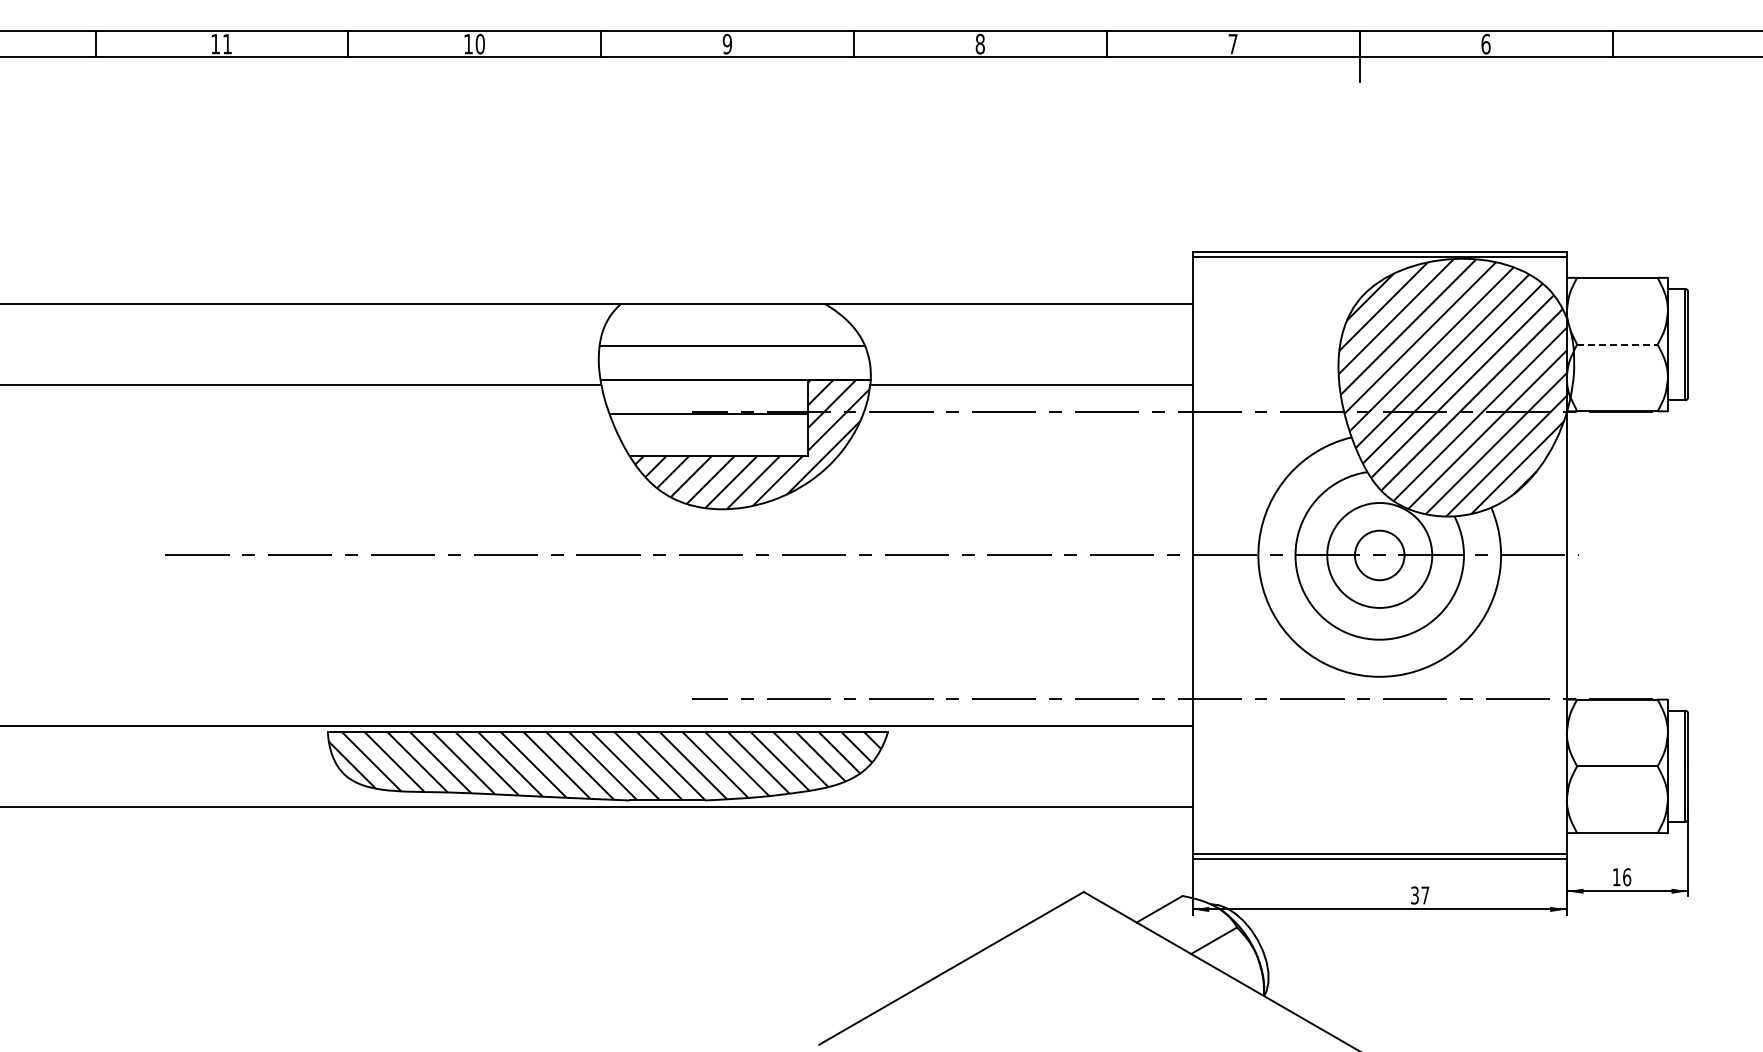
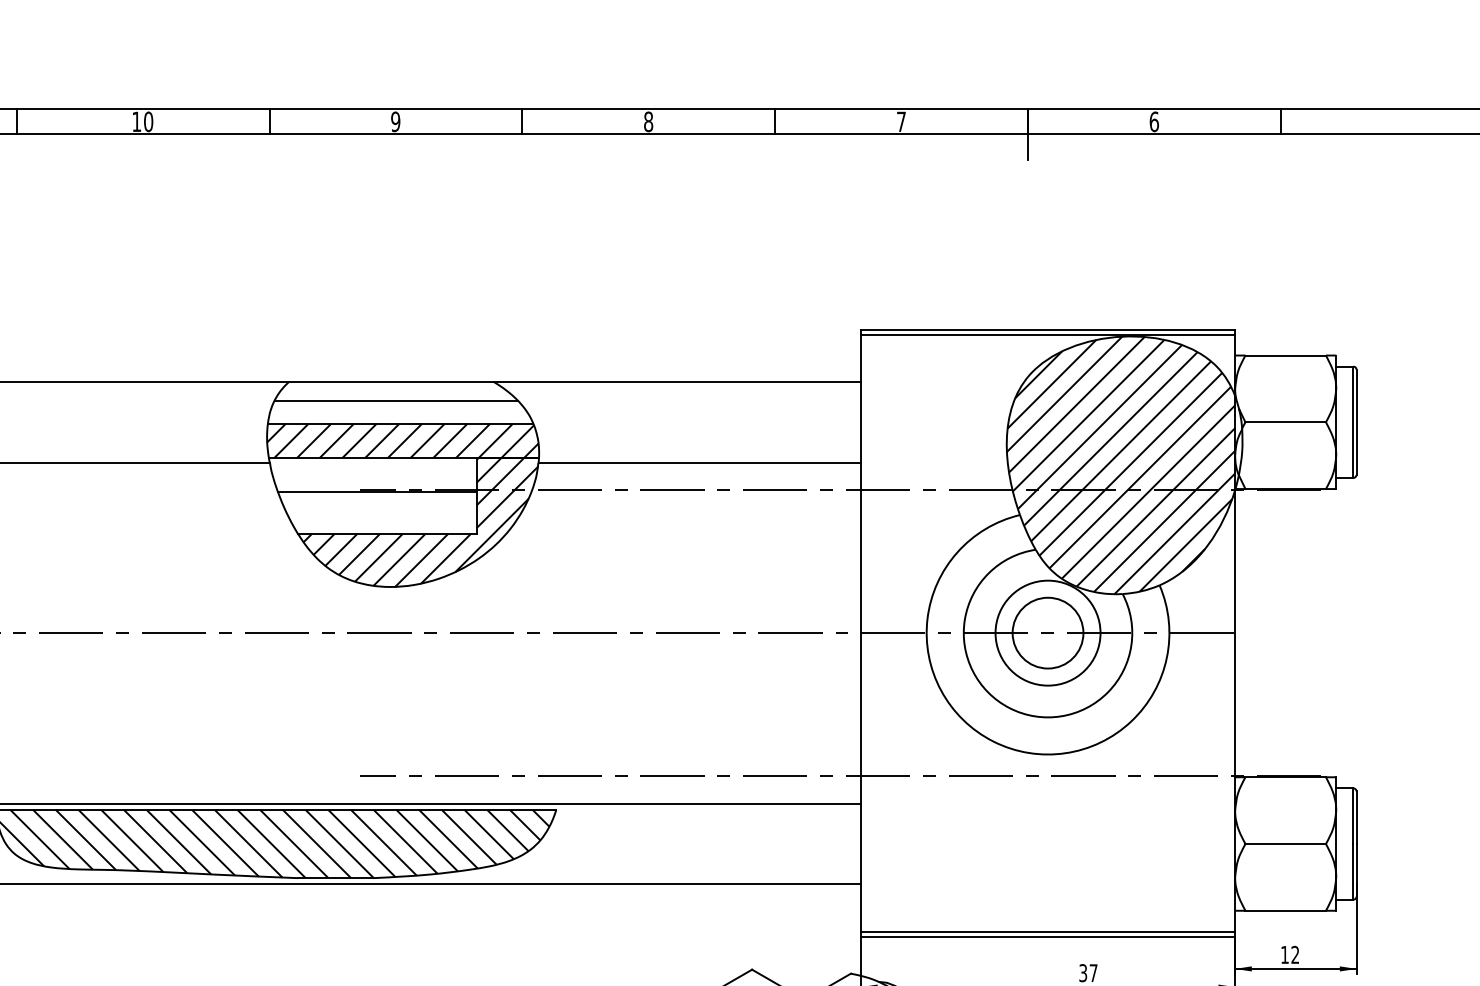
line: (727, 322) -> (395, 400), added
line: (1617, 344) -> (1285, 422), dashed -> solid
hatch: (734, 362) -> (402, 440), added
circle: (1379, 555) -> (1047, 633), size x1.43
text: (1627, 877) -> (1295, 955), 16 -> 12

